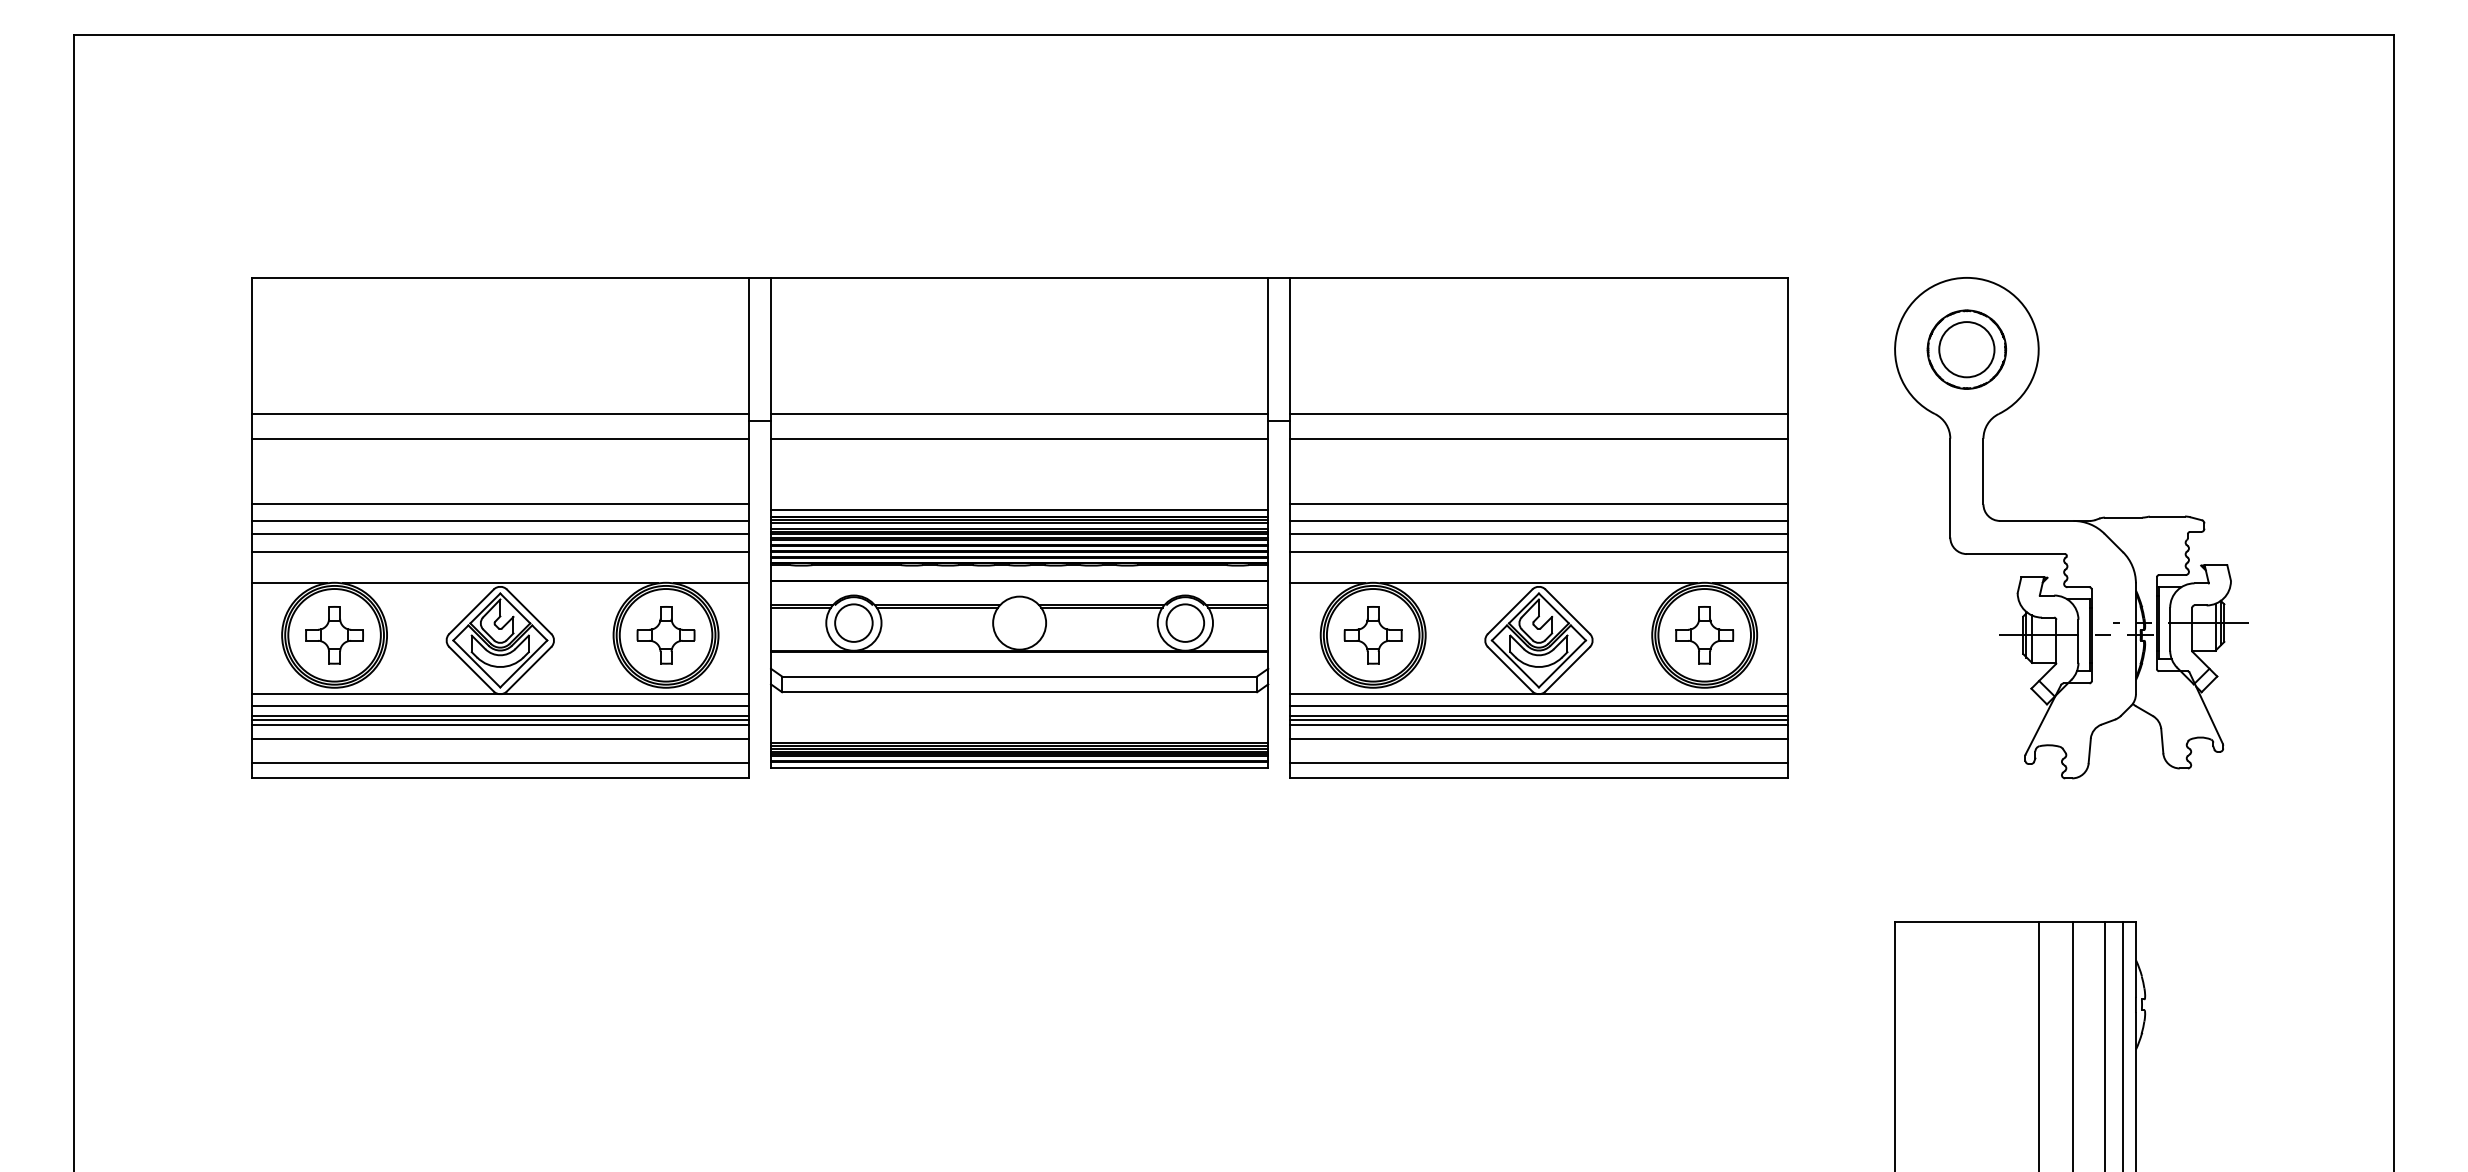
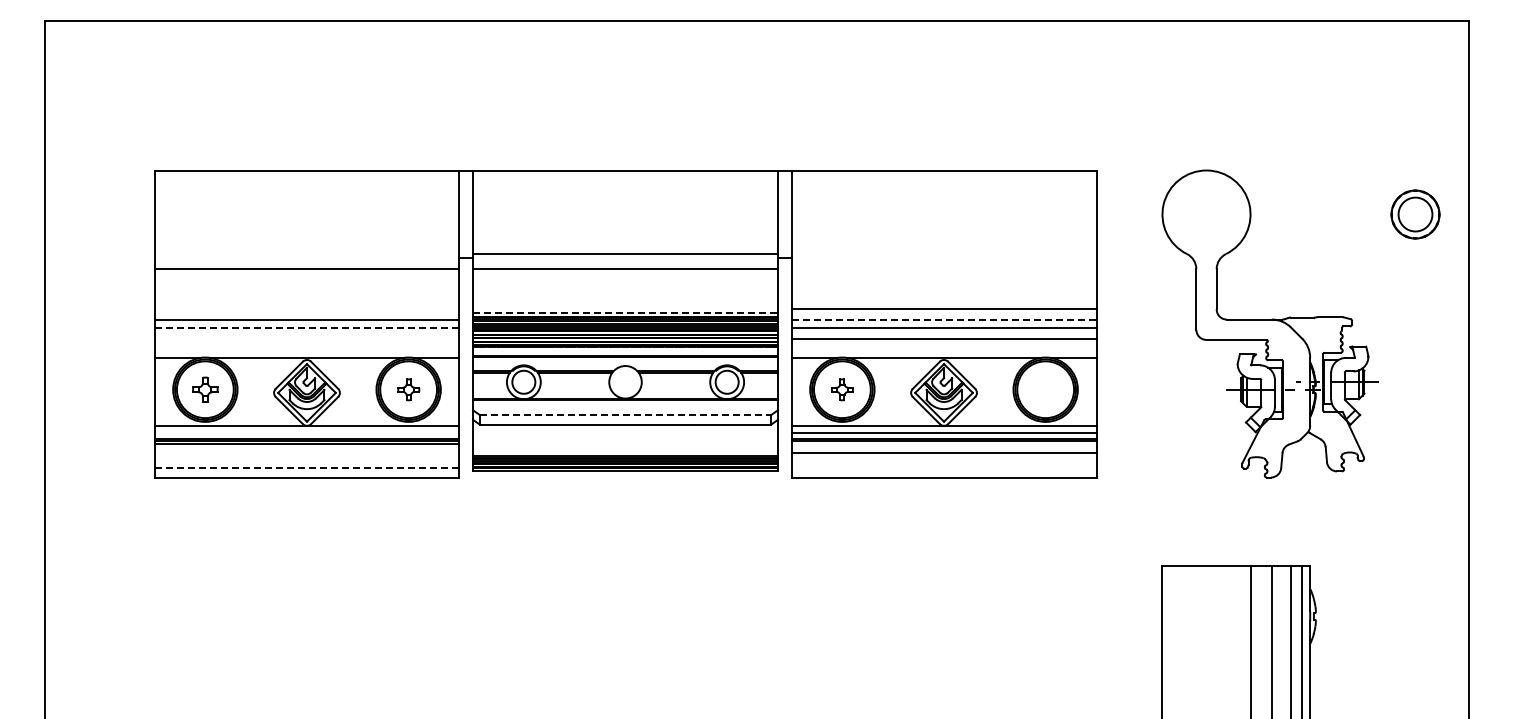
part: (1966, 349) -> (1415, 214), moved
line: (499, 414) -> (306, 254), removed
line: (1538, 414) -> (943, 254), removed
line: (1538, 439) -> (943, 269), removed
line: (499, 504) -> (306, 309), removed
line: (1021, 509) -> (626, 312), solid -> dashed
line: (1539, 520) -> (944, 319), solid -> dashed
line: (501, 533) -> (307, 327), solid -> dashed
line: (499, 551) -> (306, 338), removed
part: (334, 634) -> (205, 389), size x0.7
part: (665, 634) -> (408, 389), size x0.6
part: (1373, 634) -> (842, 389), size x0.6
part: (1704, 634) -> (1045, 389), removed
line: (1019, 677) -> (625, 415), solid -> dashed
line: (499, 706) -> (306, 433), removed
line: (1538, 724) -> (943, 444), removed
line: (499, 739) -> (306, 453), removed
line: (499, 763) -> (306, 468), solid -> dashed
line: (1538, 763) -> (943, 468), removed

